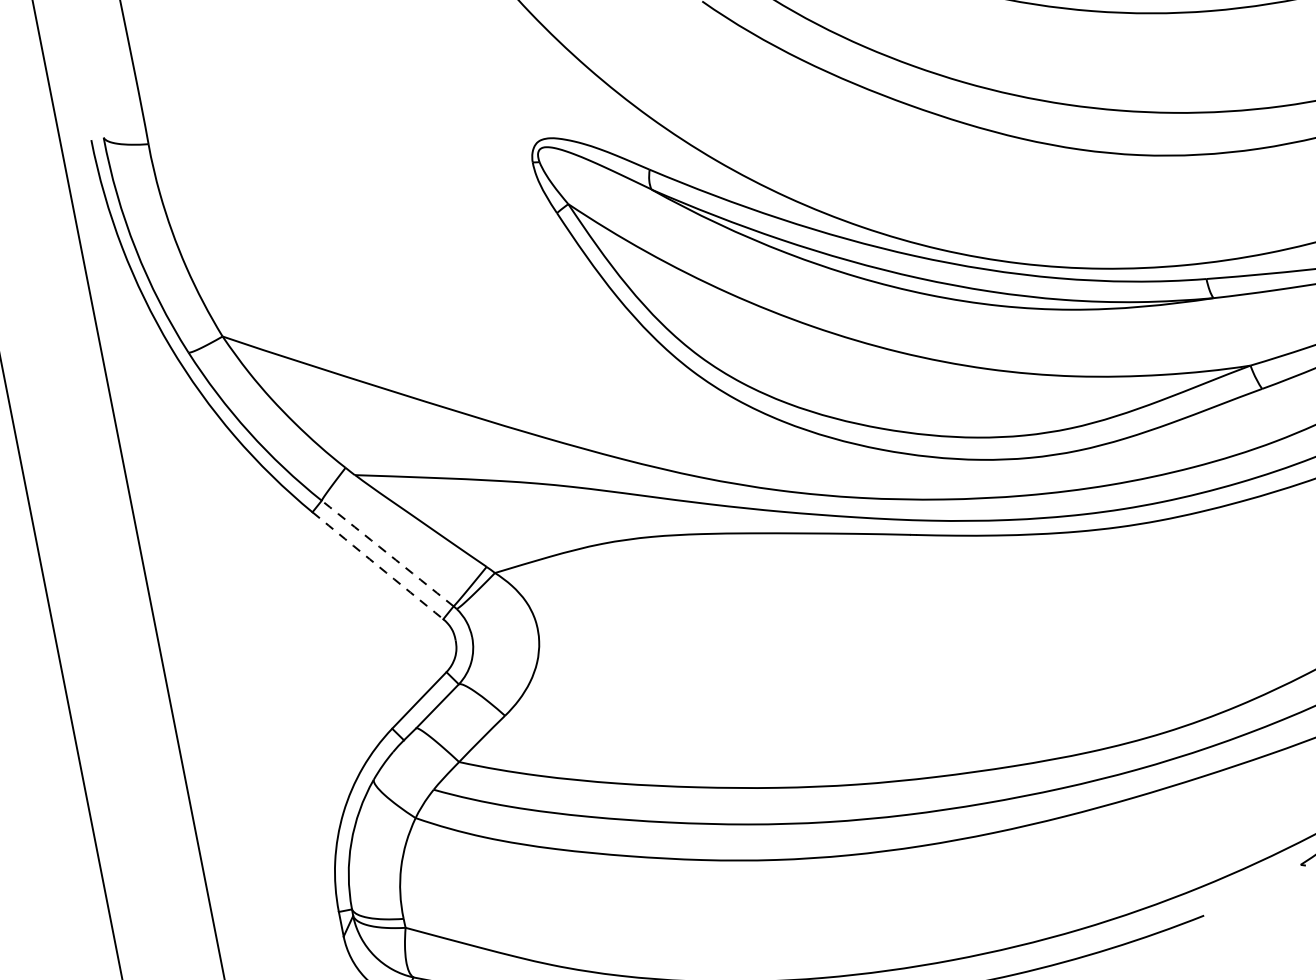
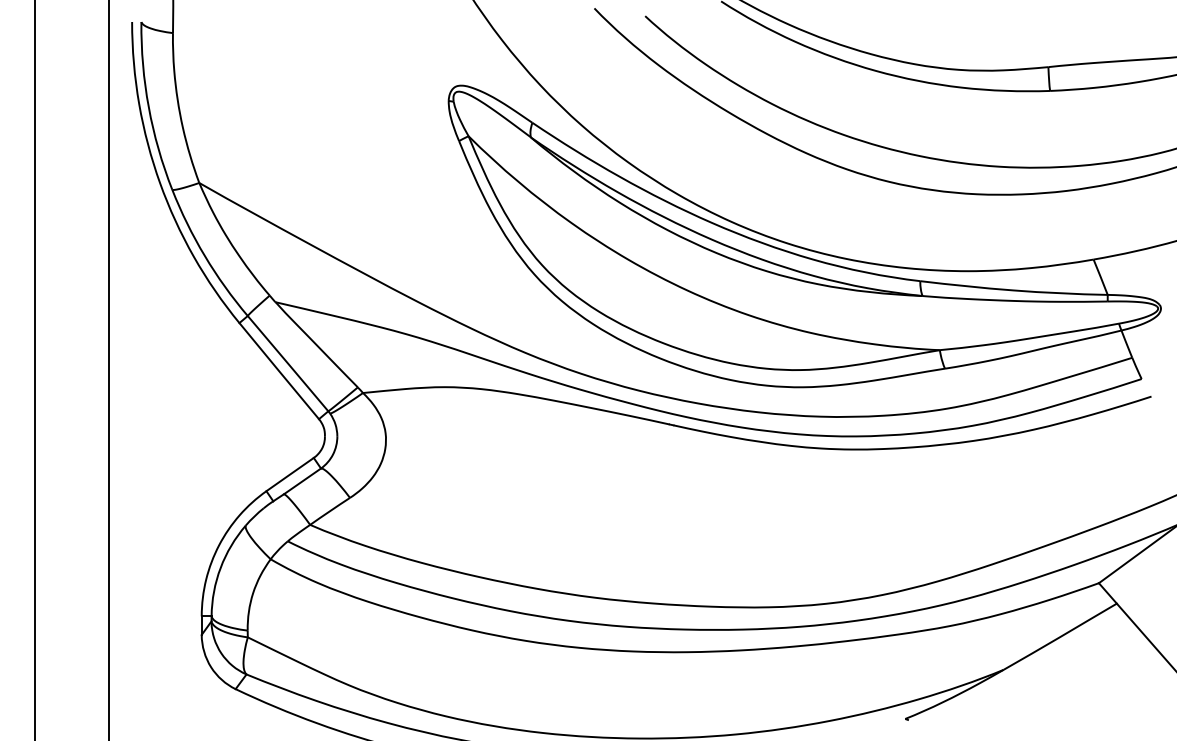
arc: (388, 553) -> (288, 363), dashed -> solid
arc: (378, 566) -> (279, 371), dashed -> solid

